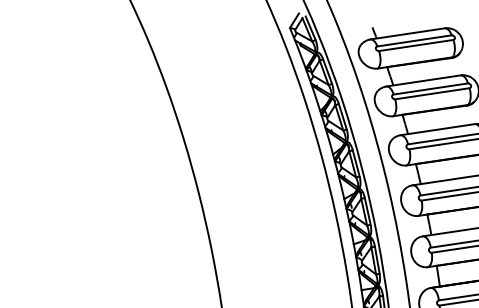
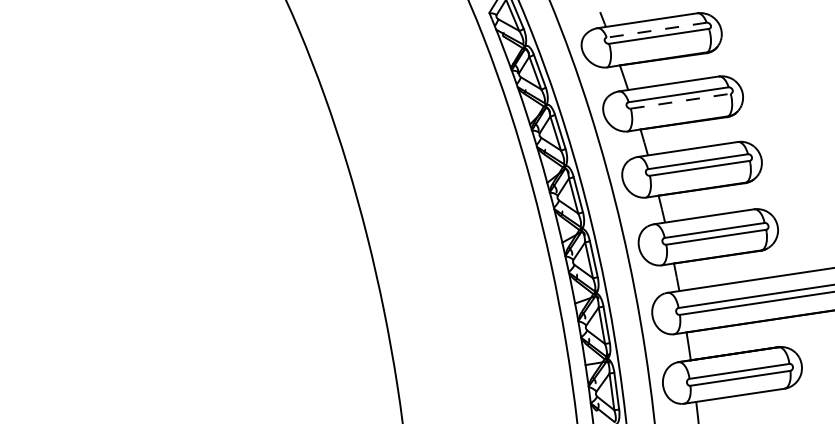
line: (414, 41) -> (656, 30), solid -> dashed
line: (432, 93) -> (680, 101), solid -> dashed

